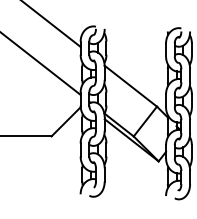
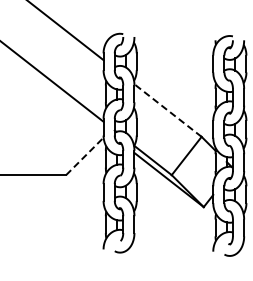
line: (131, 86) -> (168, 110), solid -> dashed
line: (65, 121) -> (84, 156), solid -> dashed

